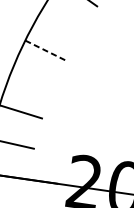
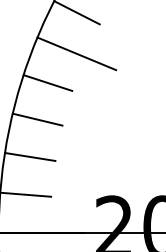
line: (73, 28) -> (76, 53), added
line: (45, 50) -> (48, 83), dashed -> solid
line: (31, 80) -> (37, 119), added

